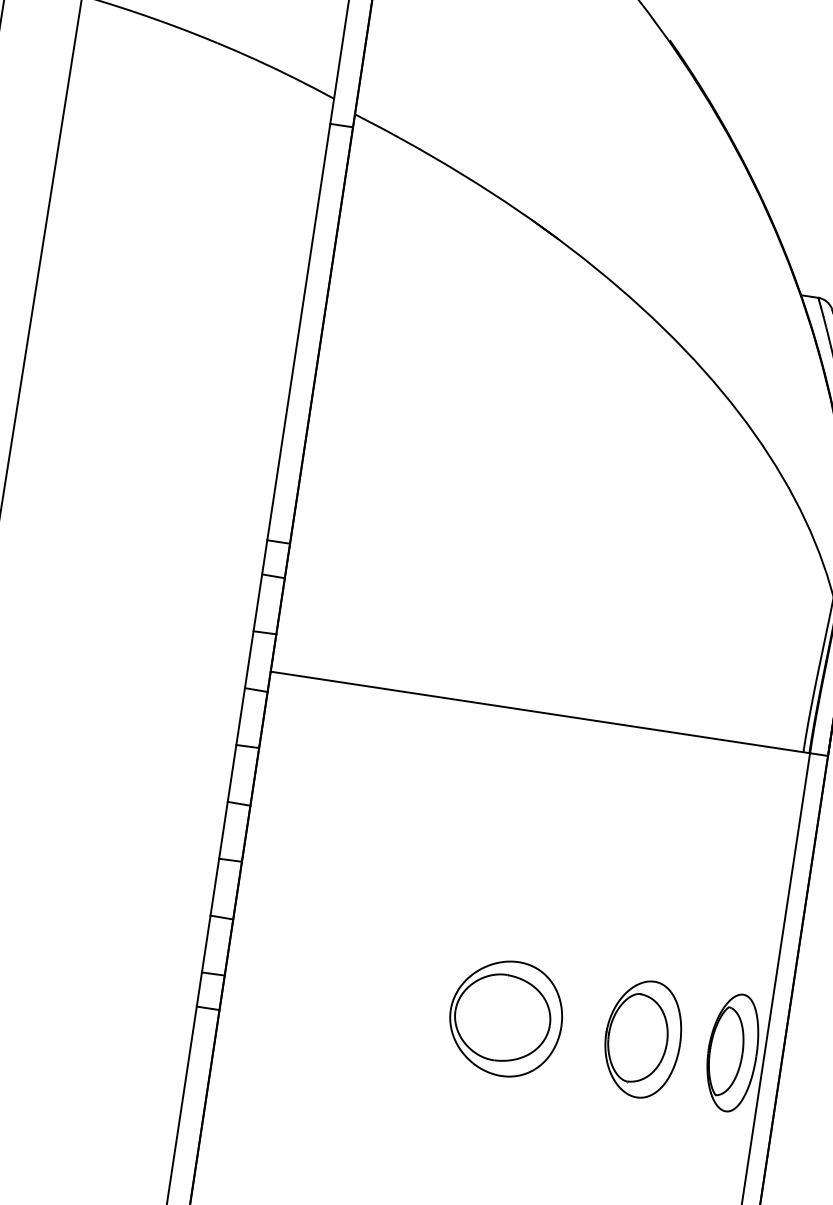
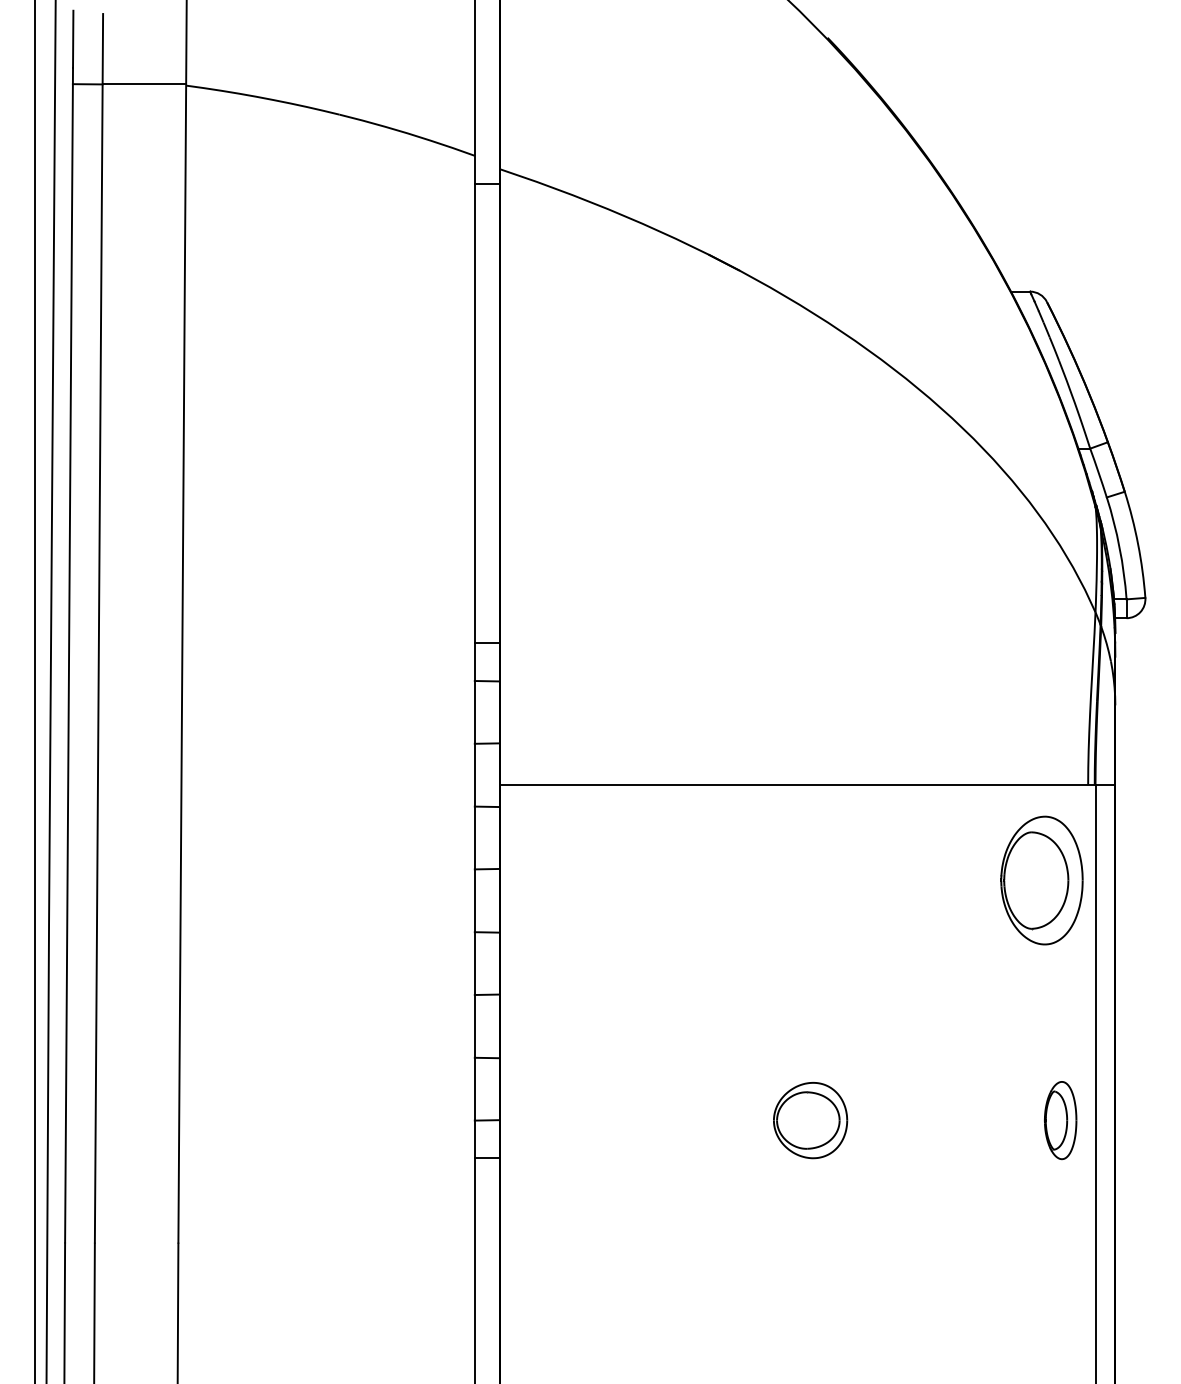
part: (505, 1018) -> (810, 1120), size x0.6
part: (642, 1039) -> (1041, 880), moved
part: (732, 1052) -> (1060, 1120), size x0.6

